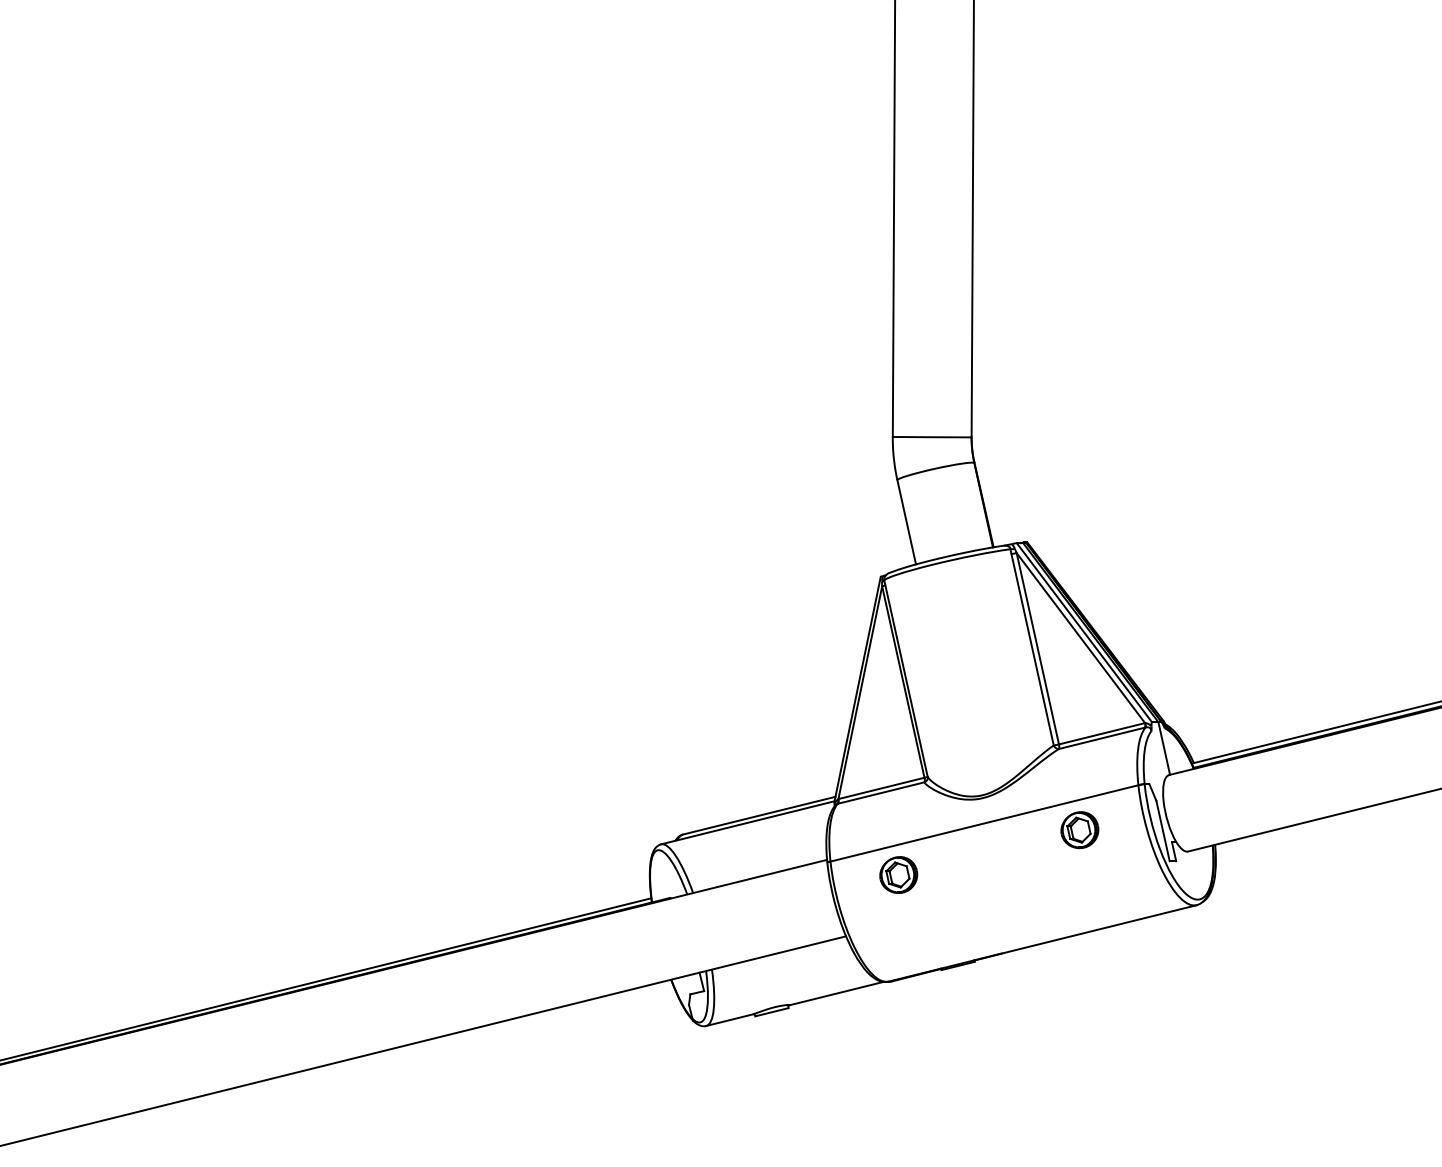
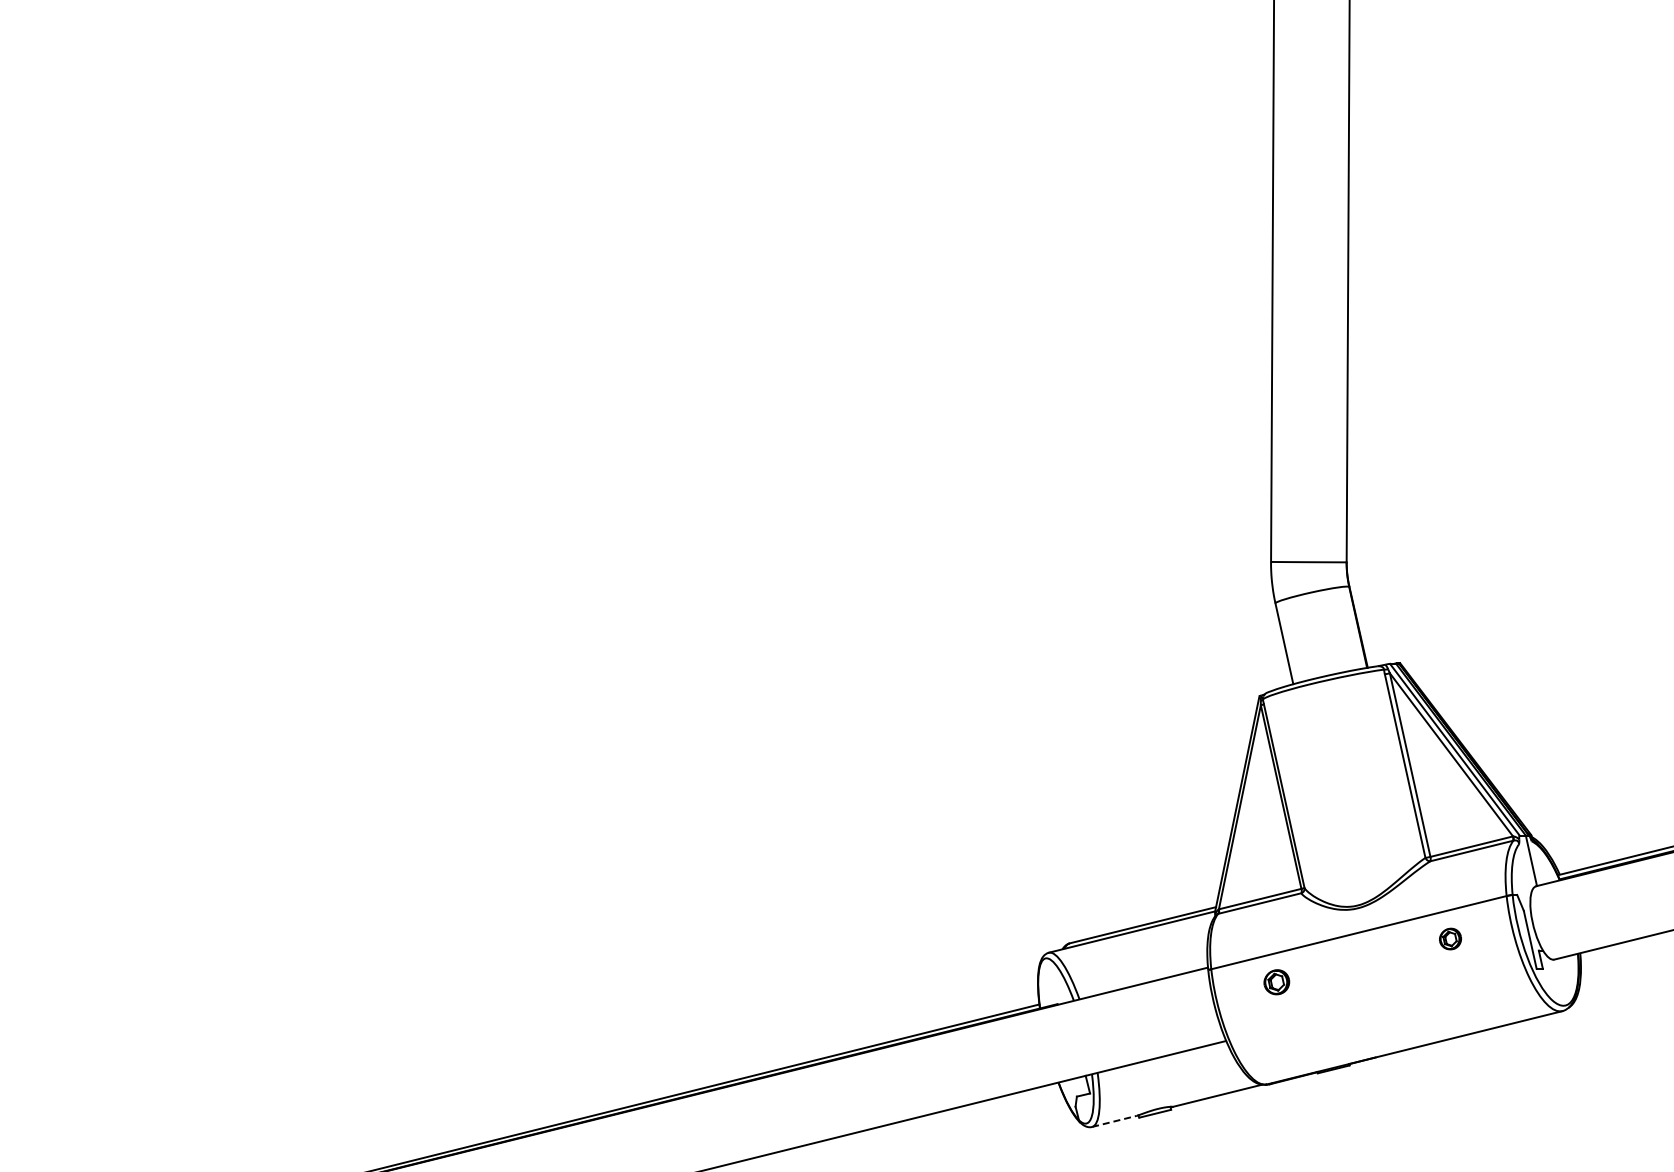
part: (1079, 829) -> (1450, 938), size x0.6
part: (898, 875) -> (1276, 982), size x0.7
line: (729, 1020) -> (1114, 1121), solid -> dashed

